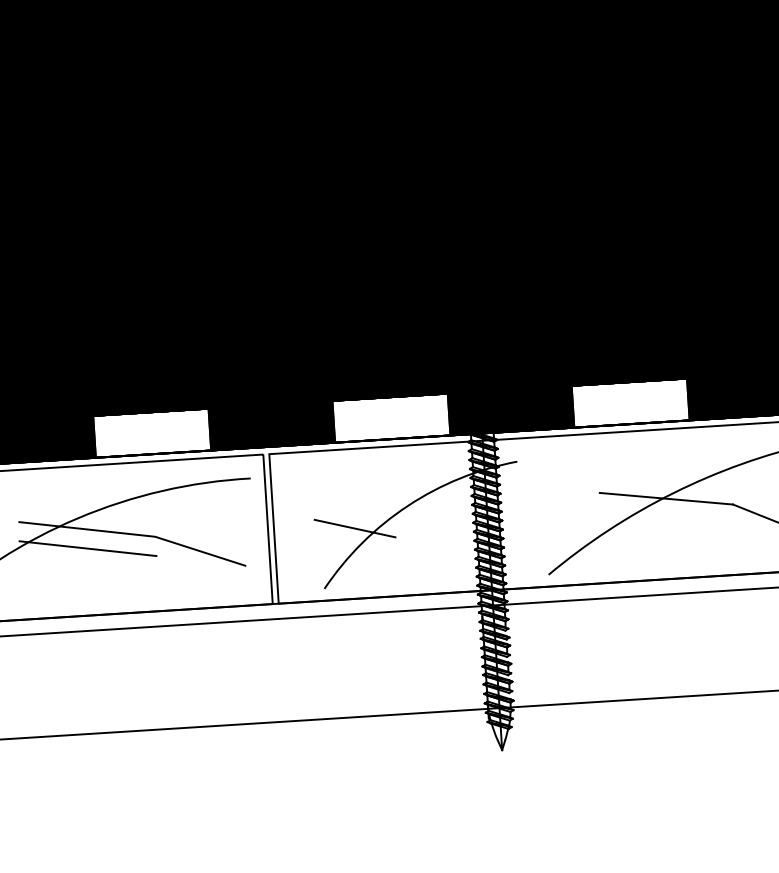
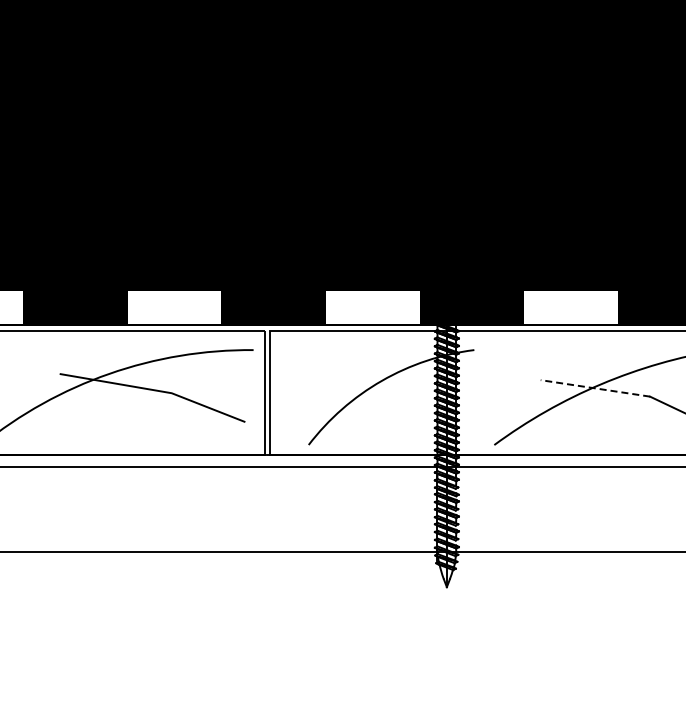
line: (665, 498) -> (594, 388), solid -> dashed
line: (354, 528) -> (336, 396), removed
line: (87, 548) -> (115, 399), removed

